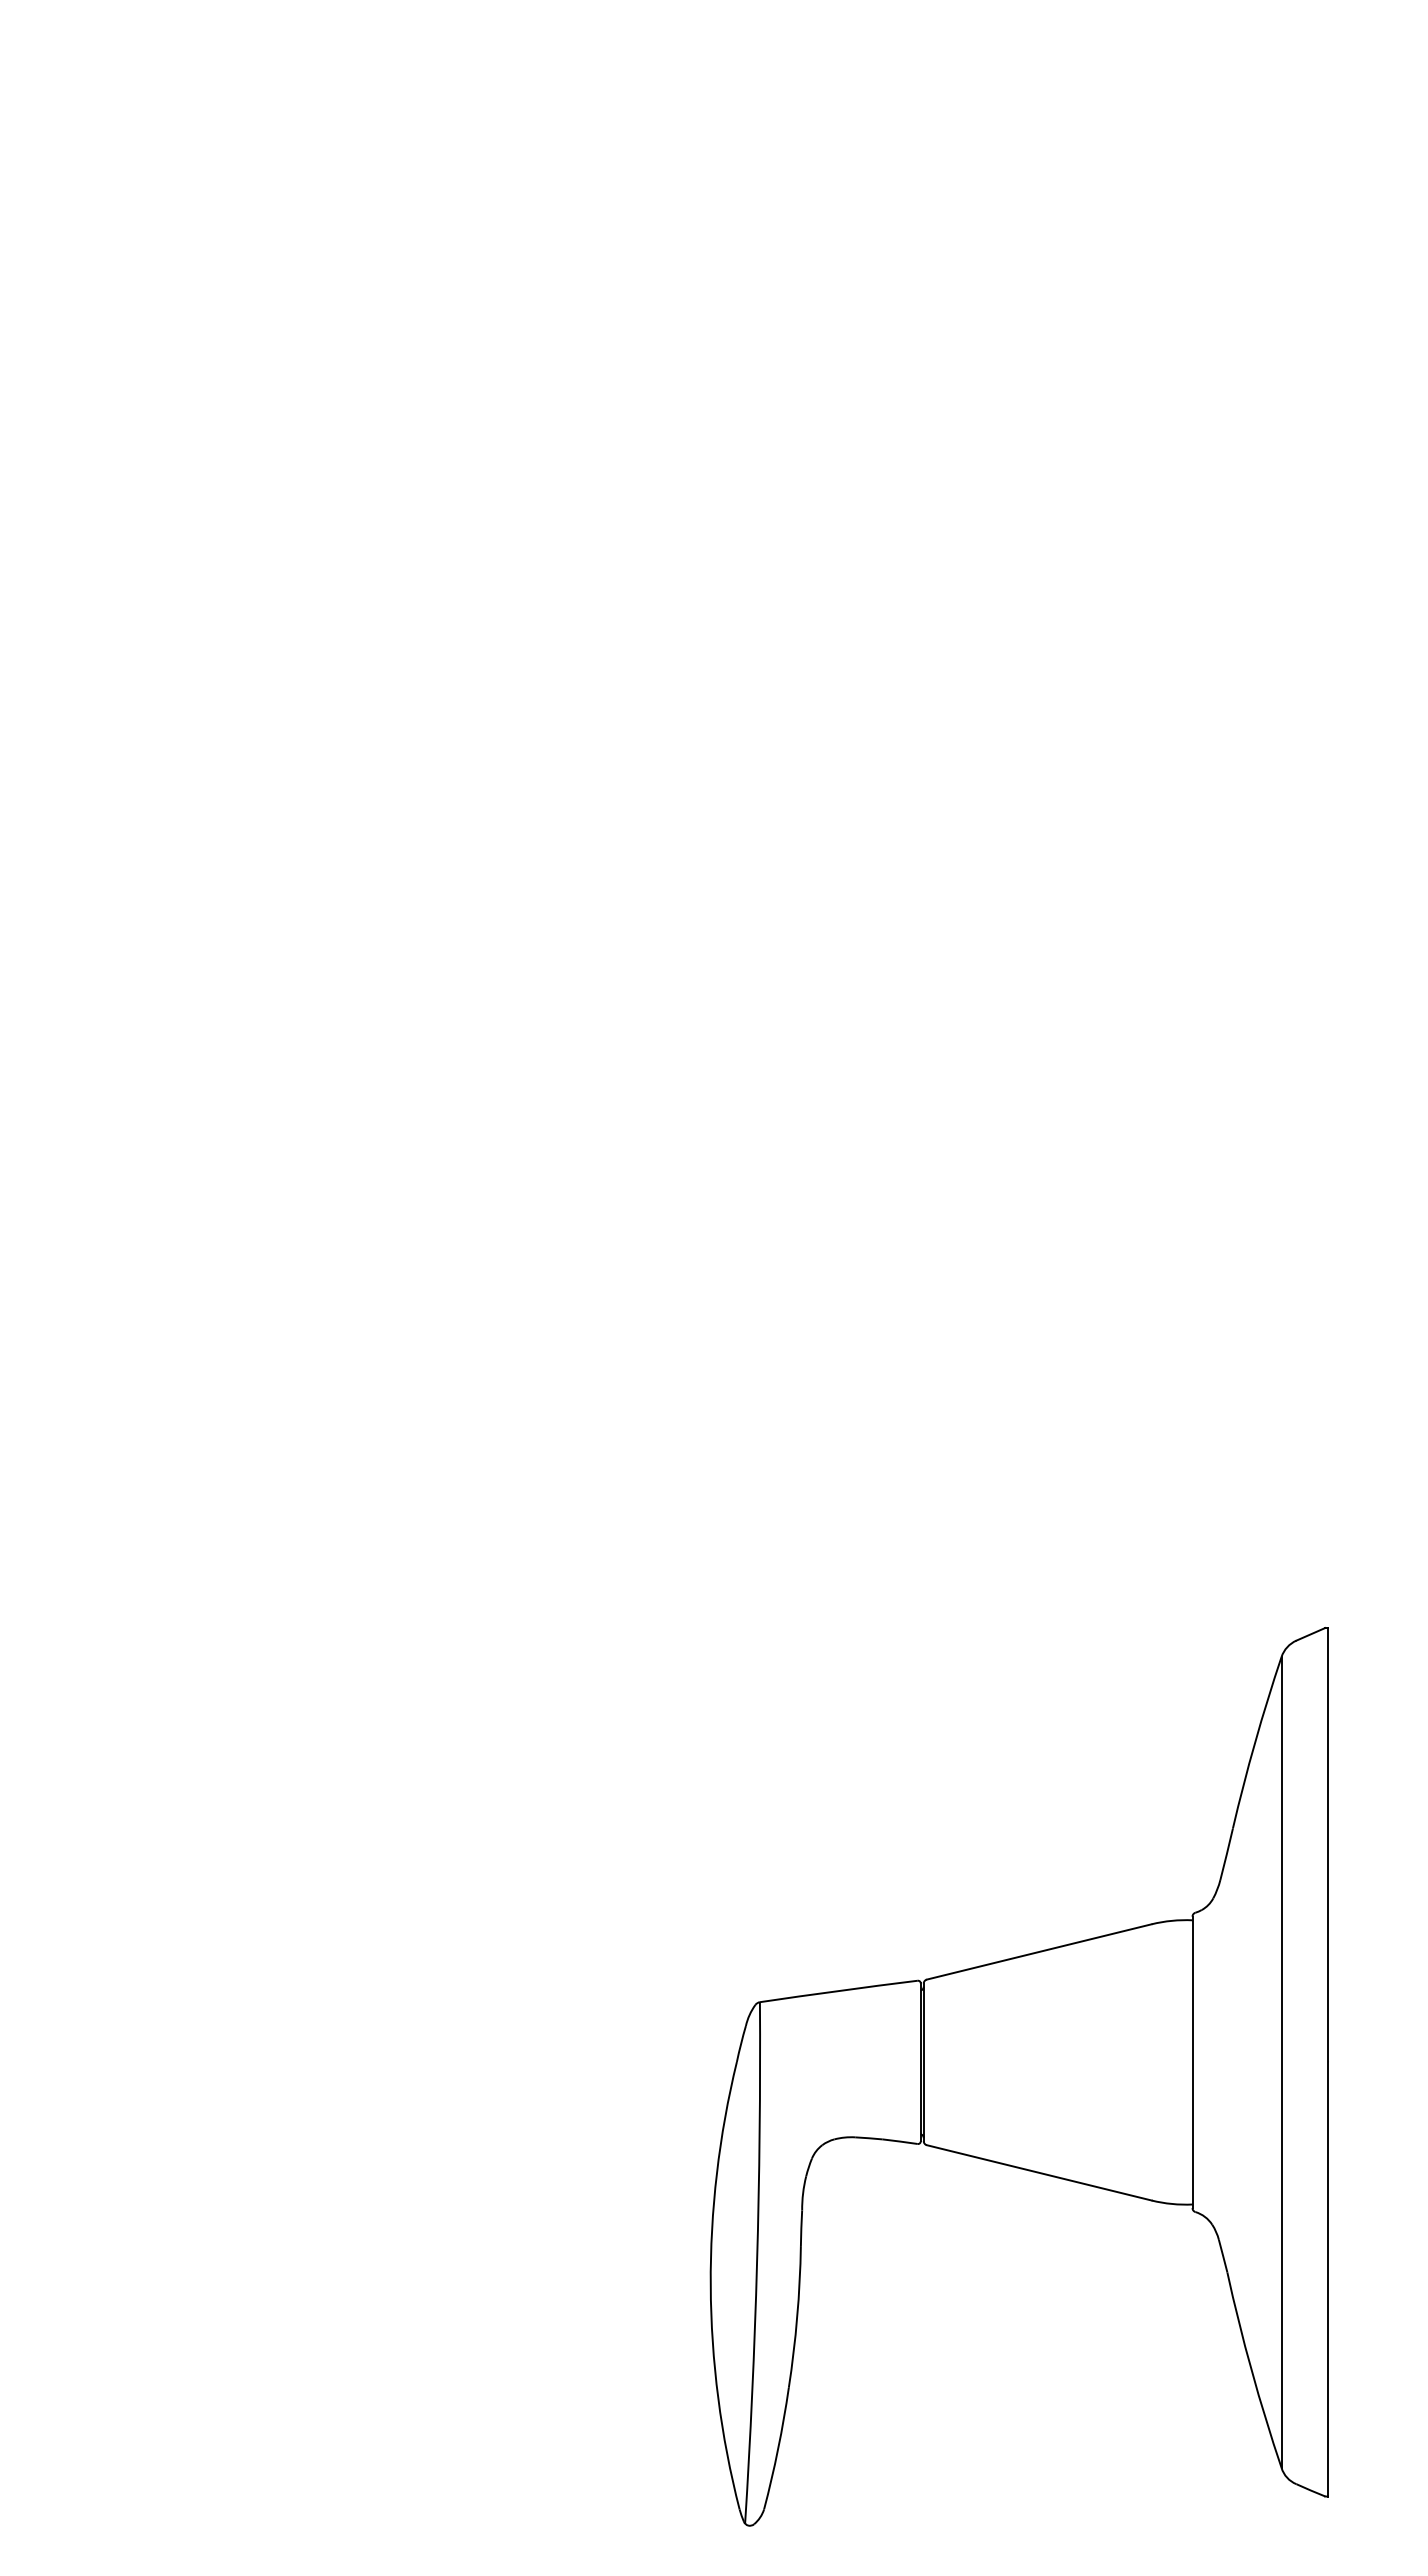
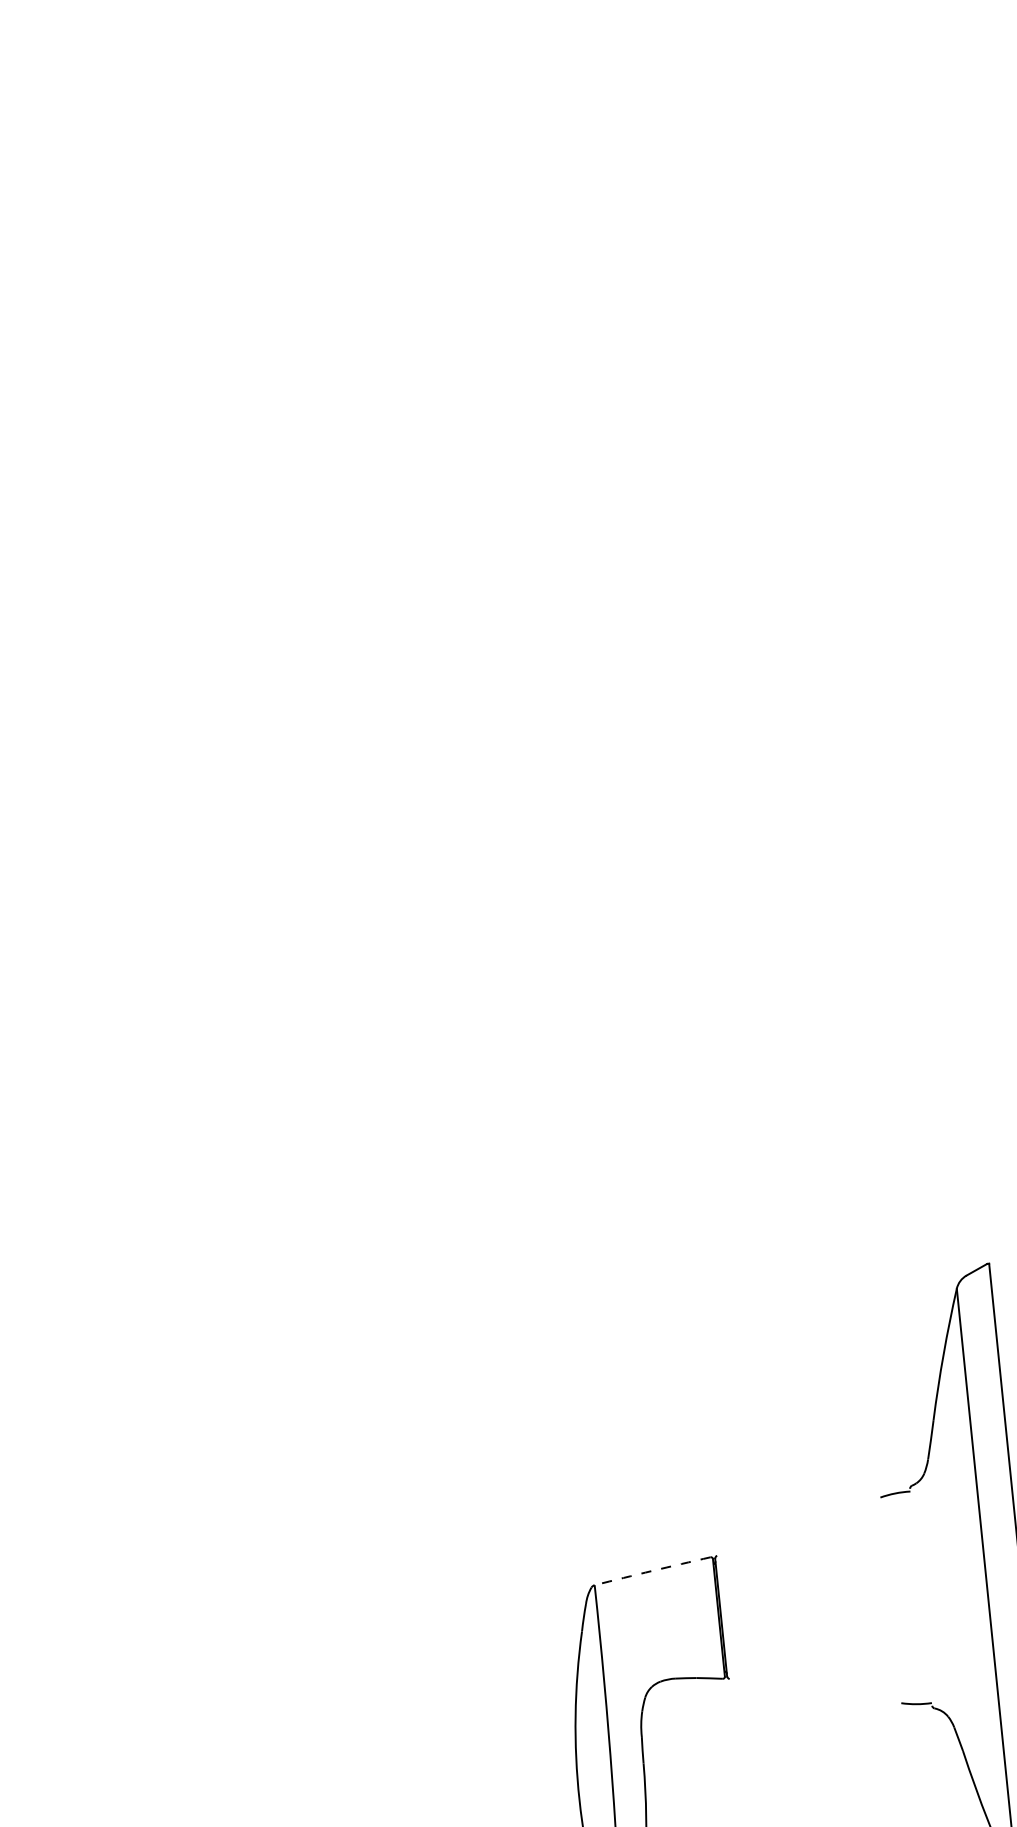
line: (1038, 1951) -> (798, 1526), removed
arc: (838, 1991) -> (652, 1571), solid -> dashed
line: (1192, 2062) -> (921, 1597), removed
line: (1038, 2172) -> (814, 1690), removed

